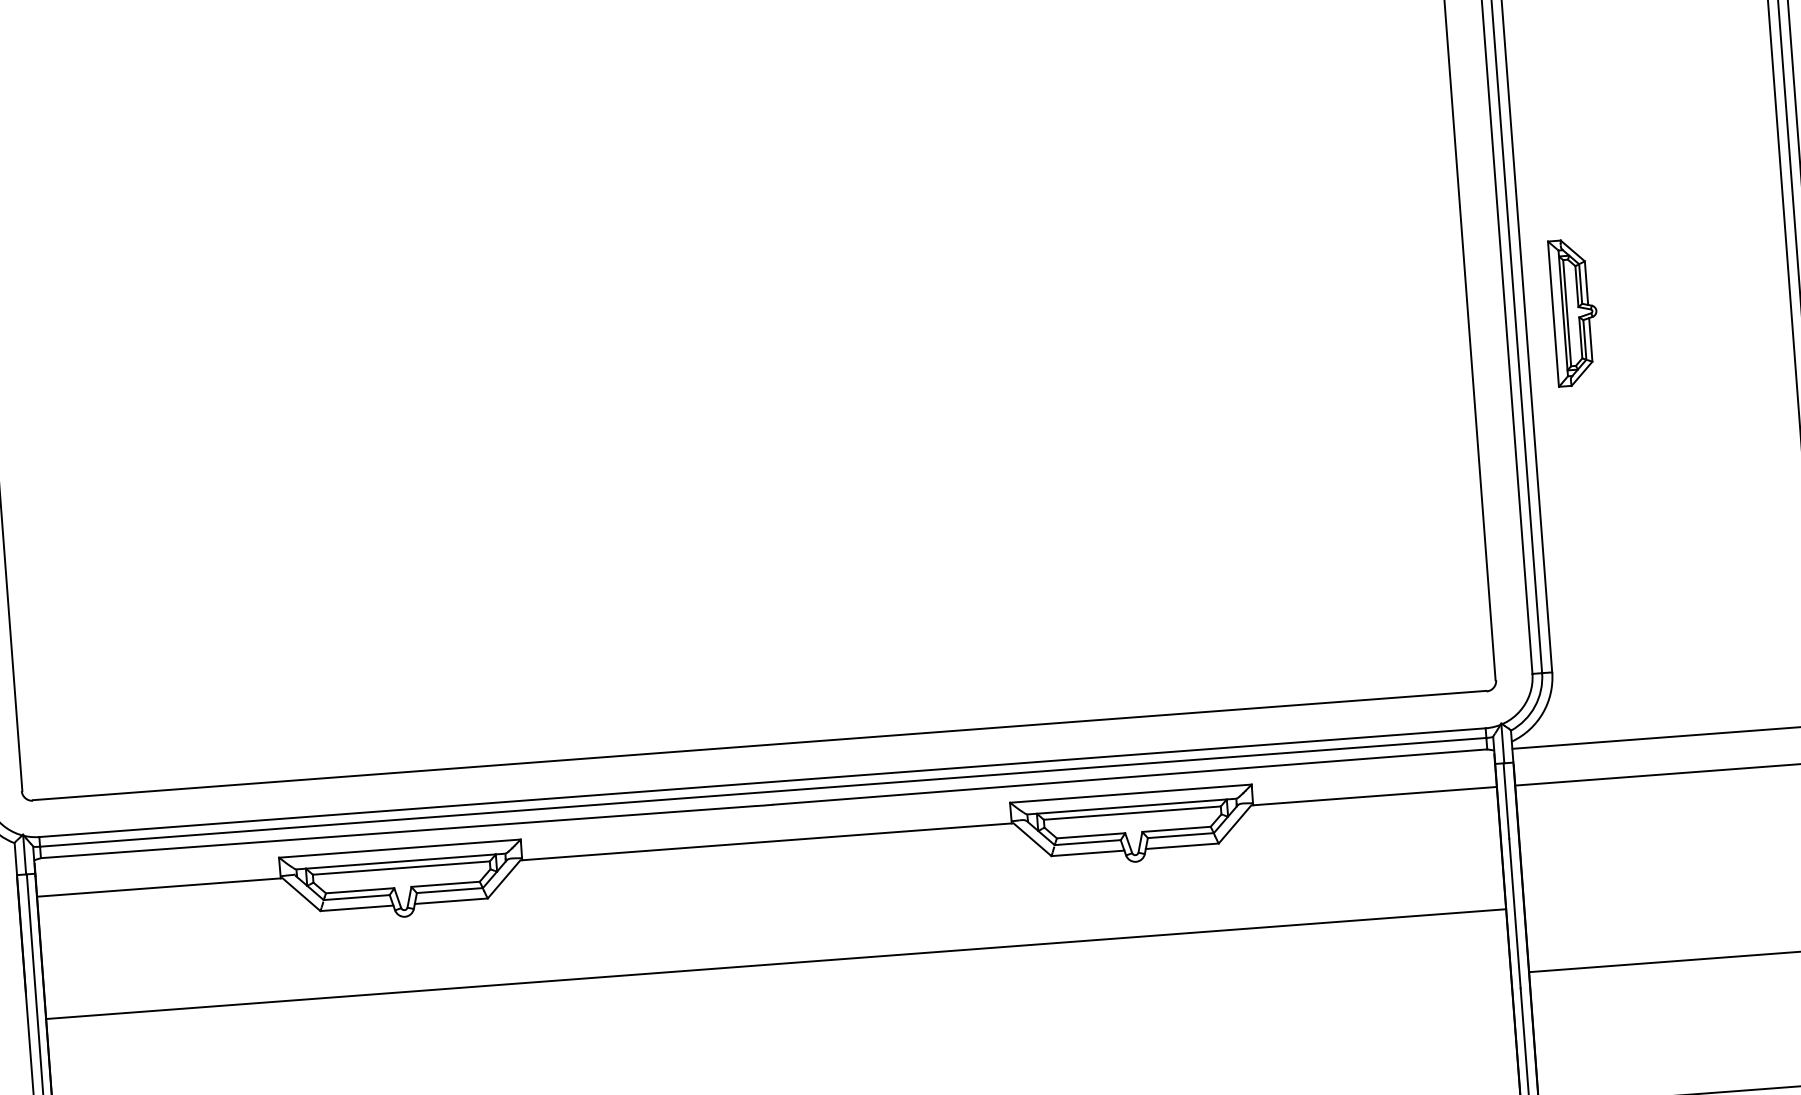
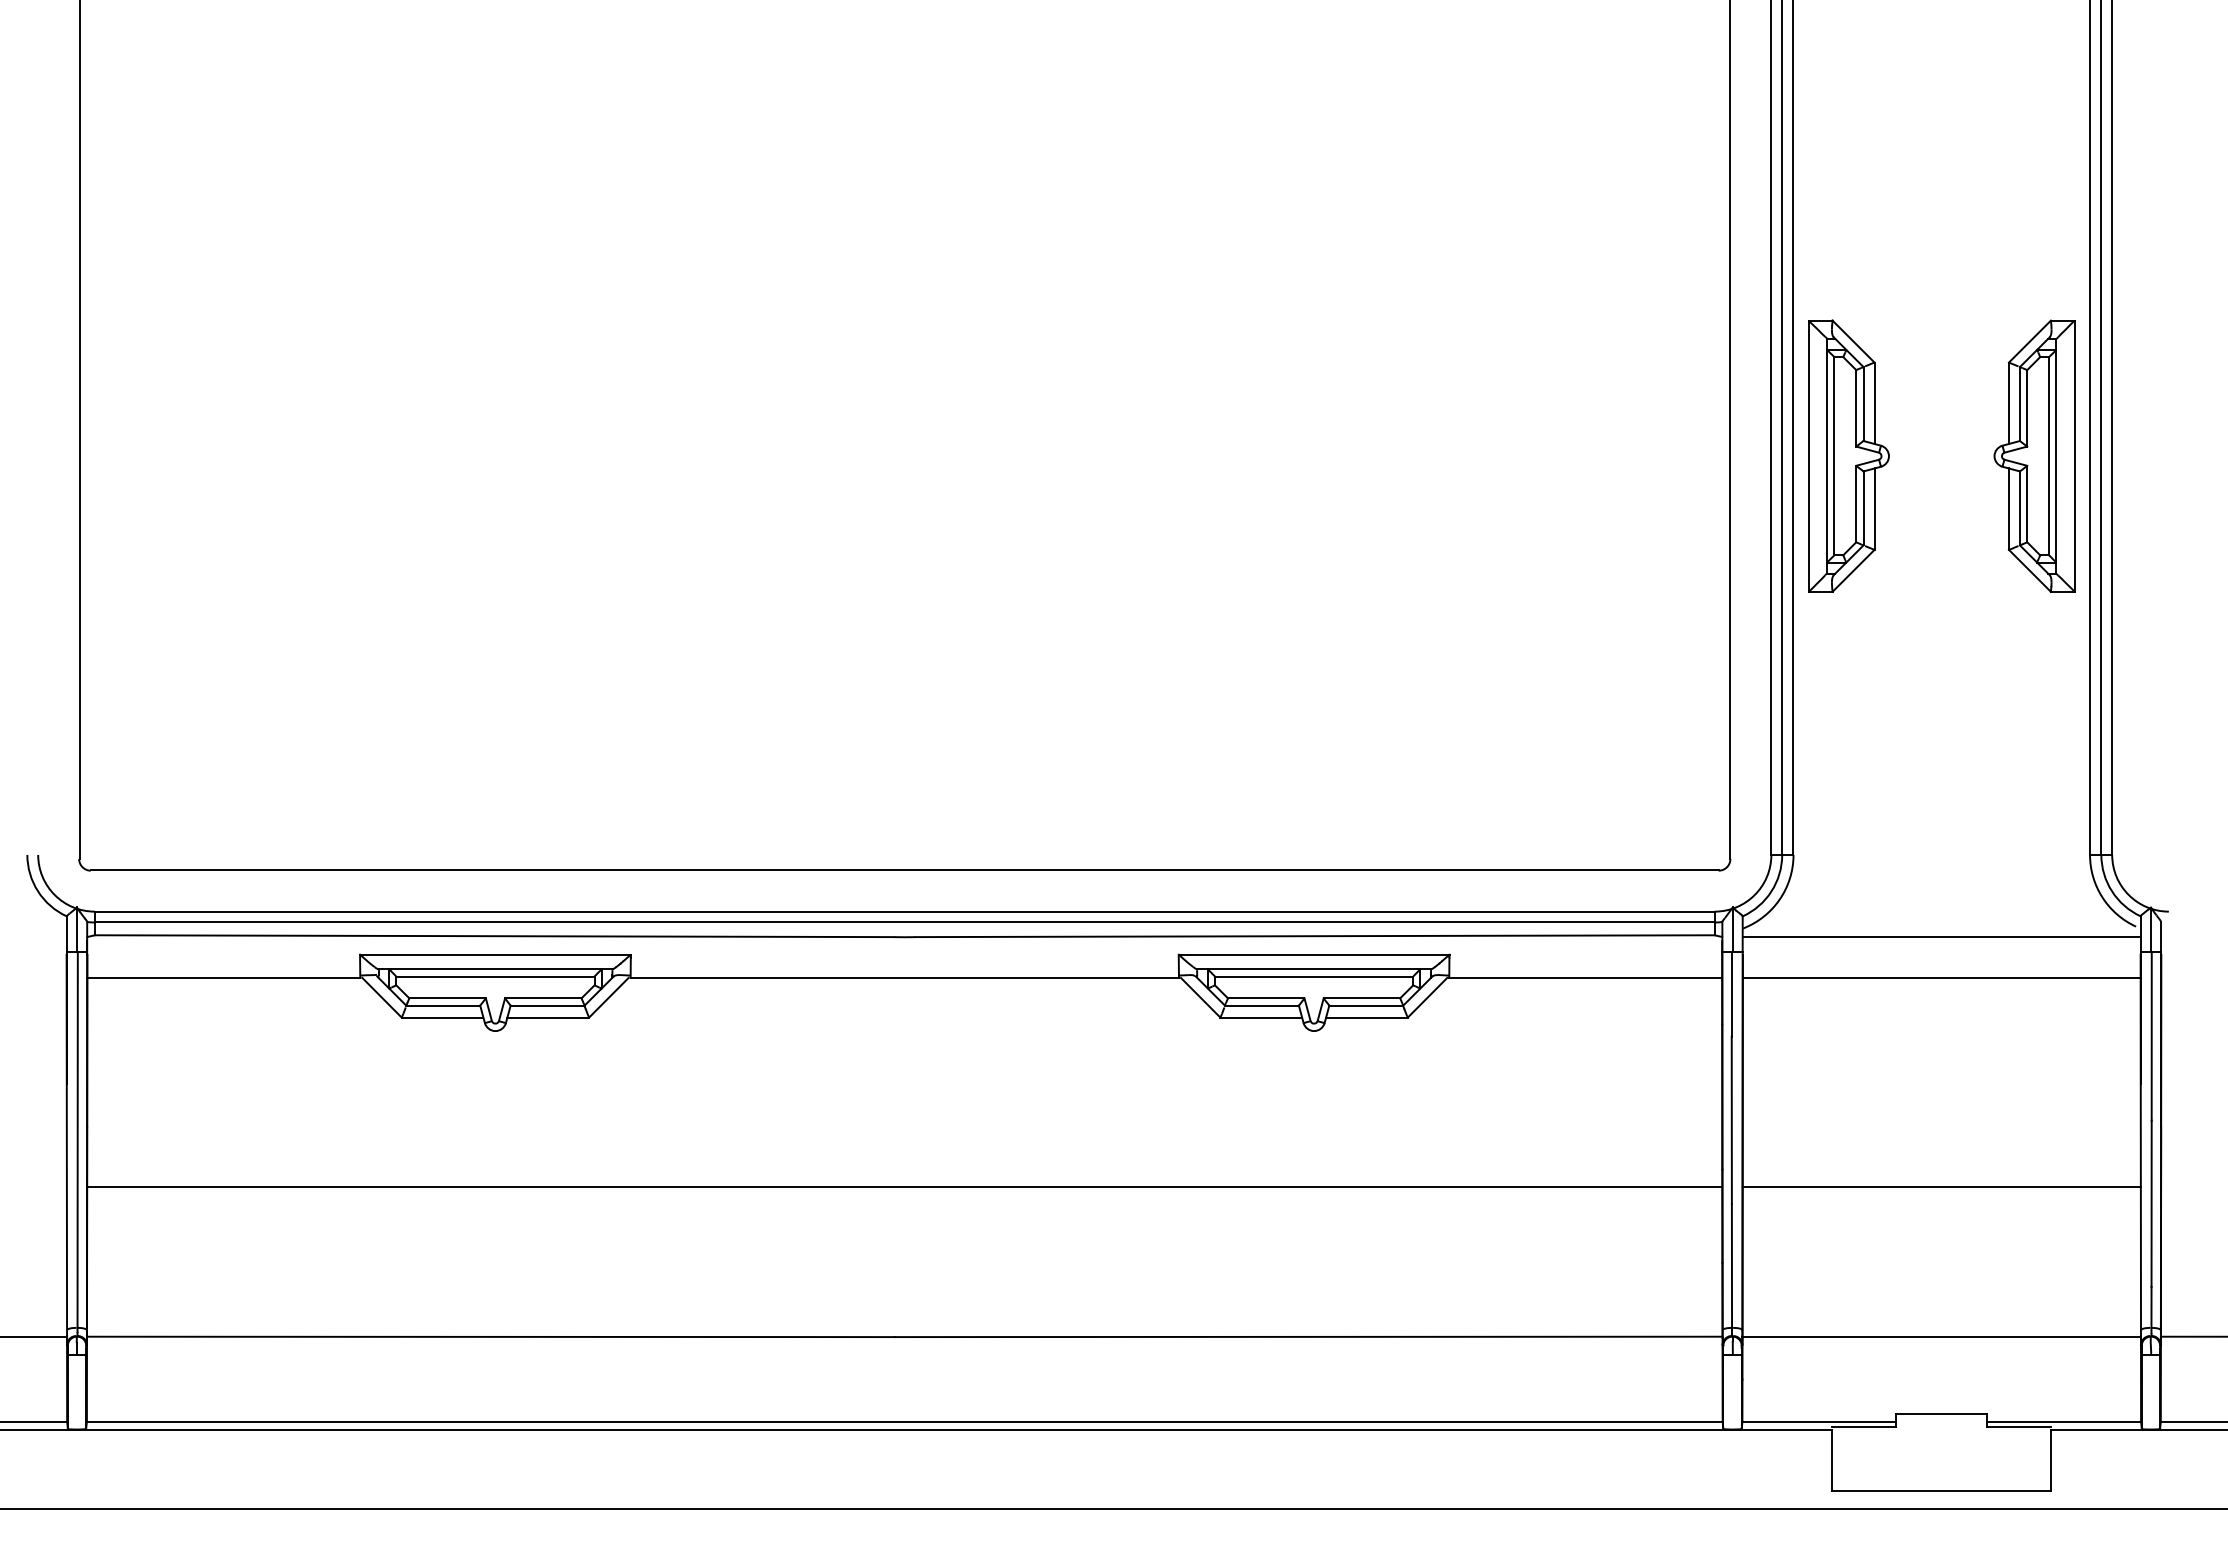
part: (1740, 299) -> (2034, 455), added
part: (1574, 312) -> (1848, 455), size x1.67
line: (775, 963) -> (904, 1186), moved

